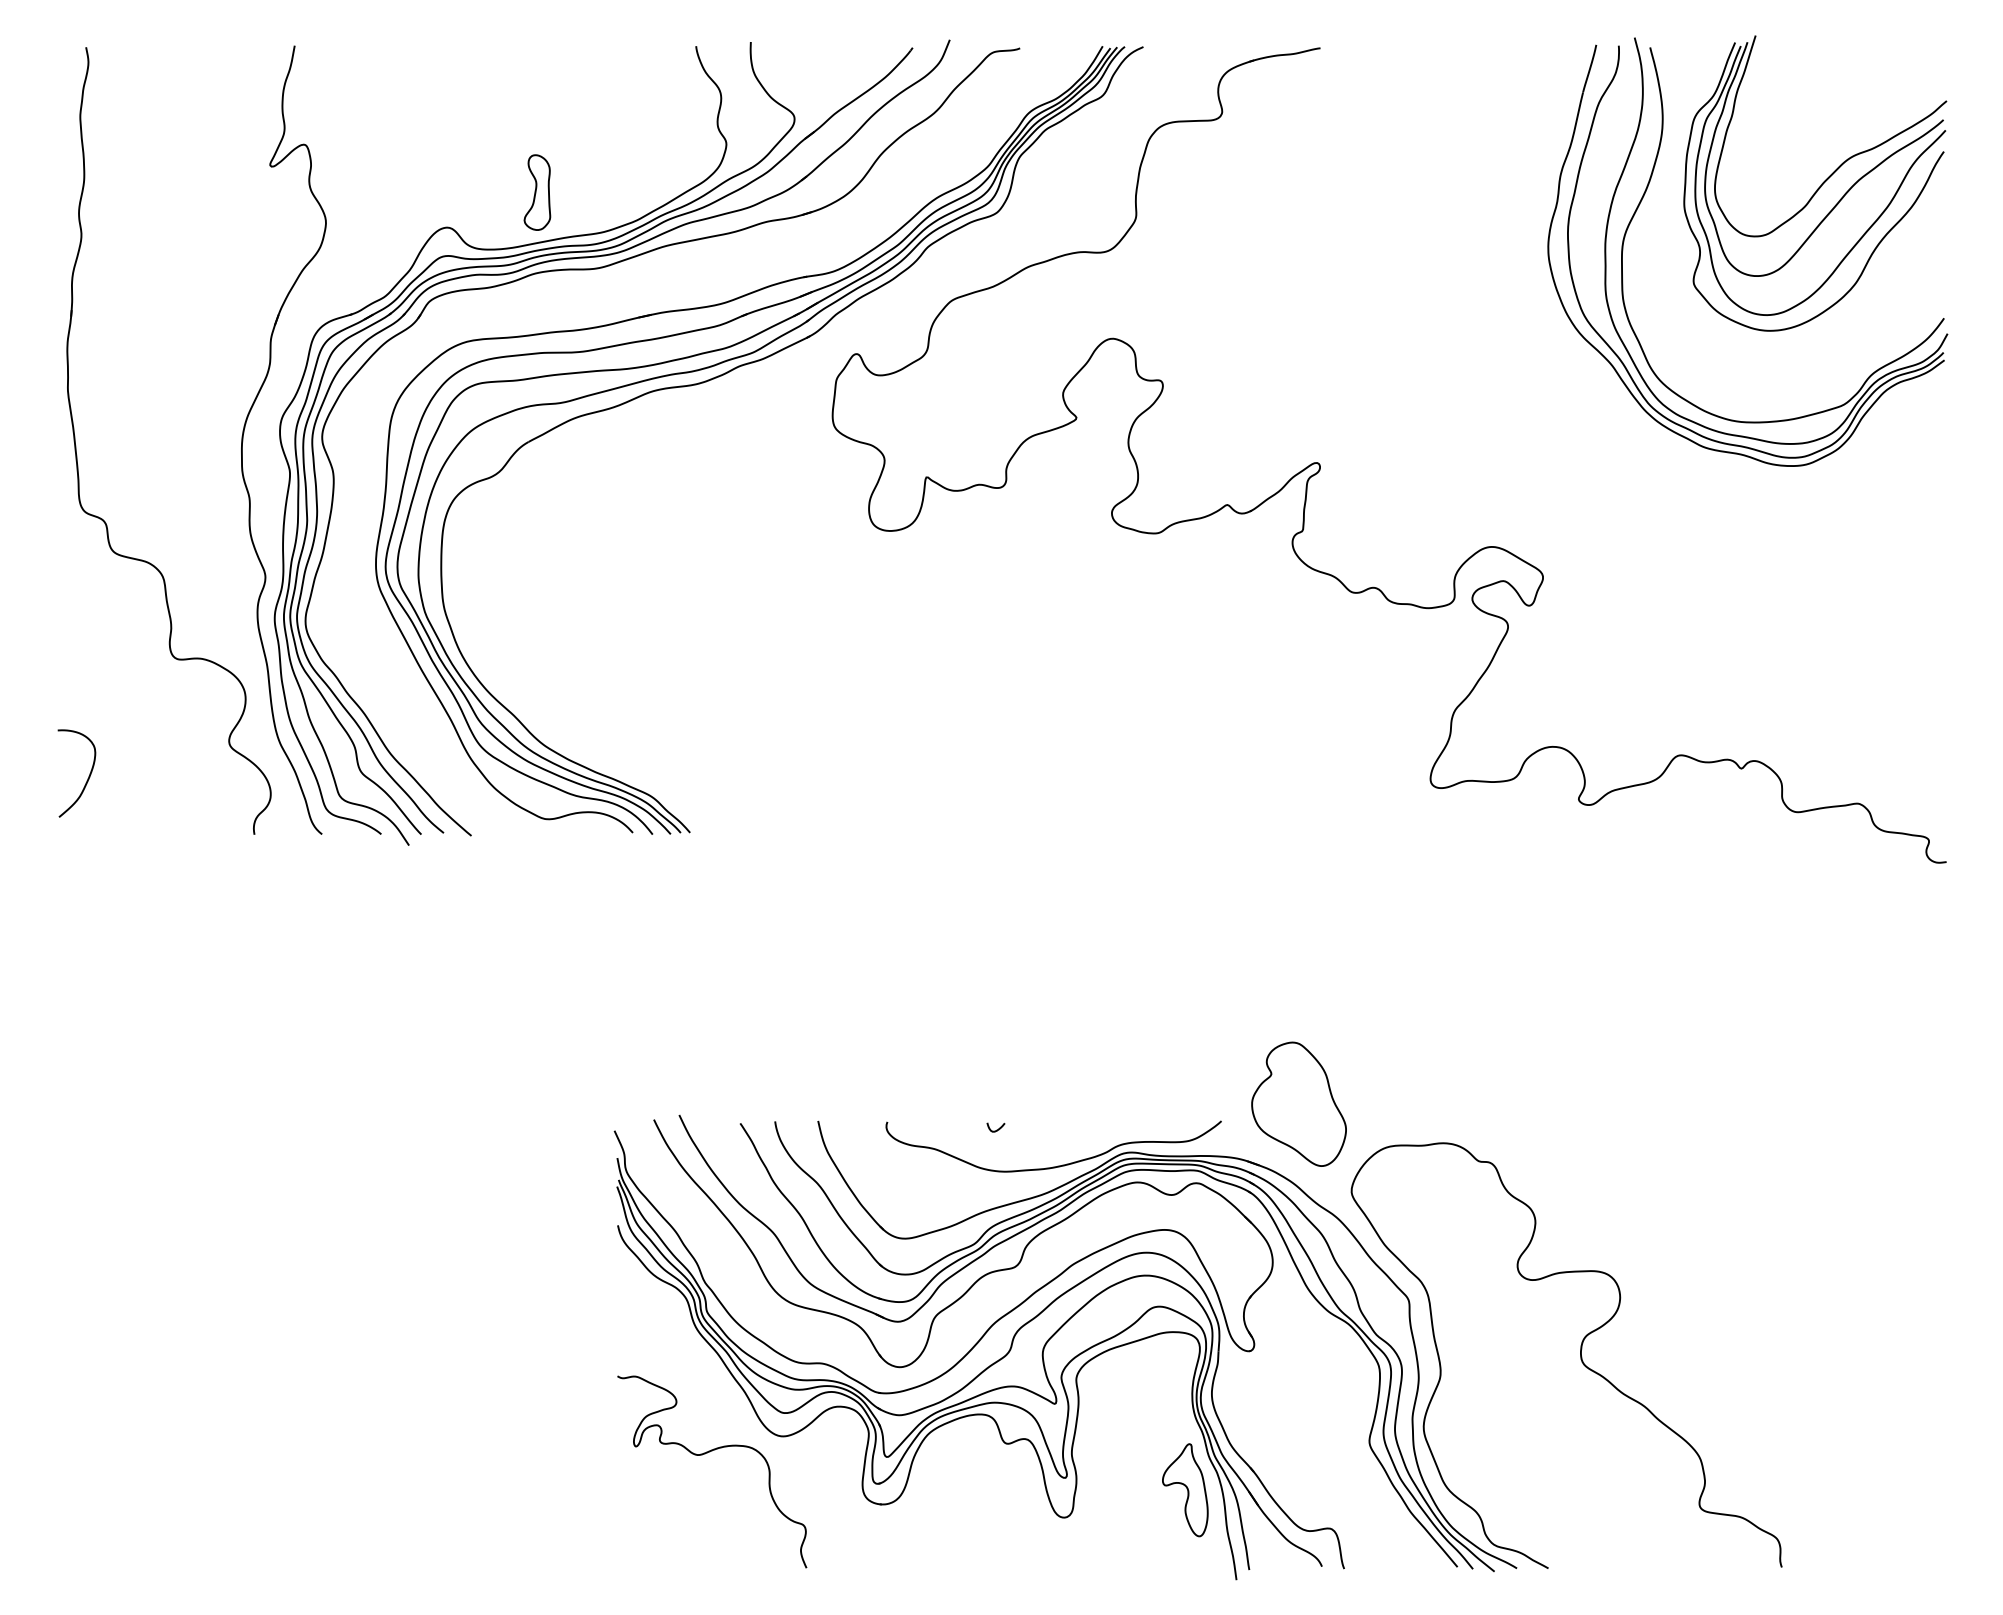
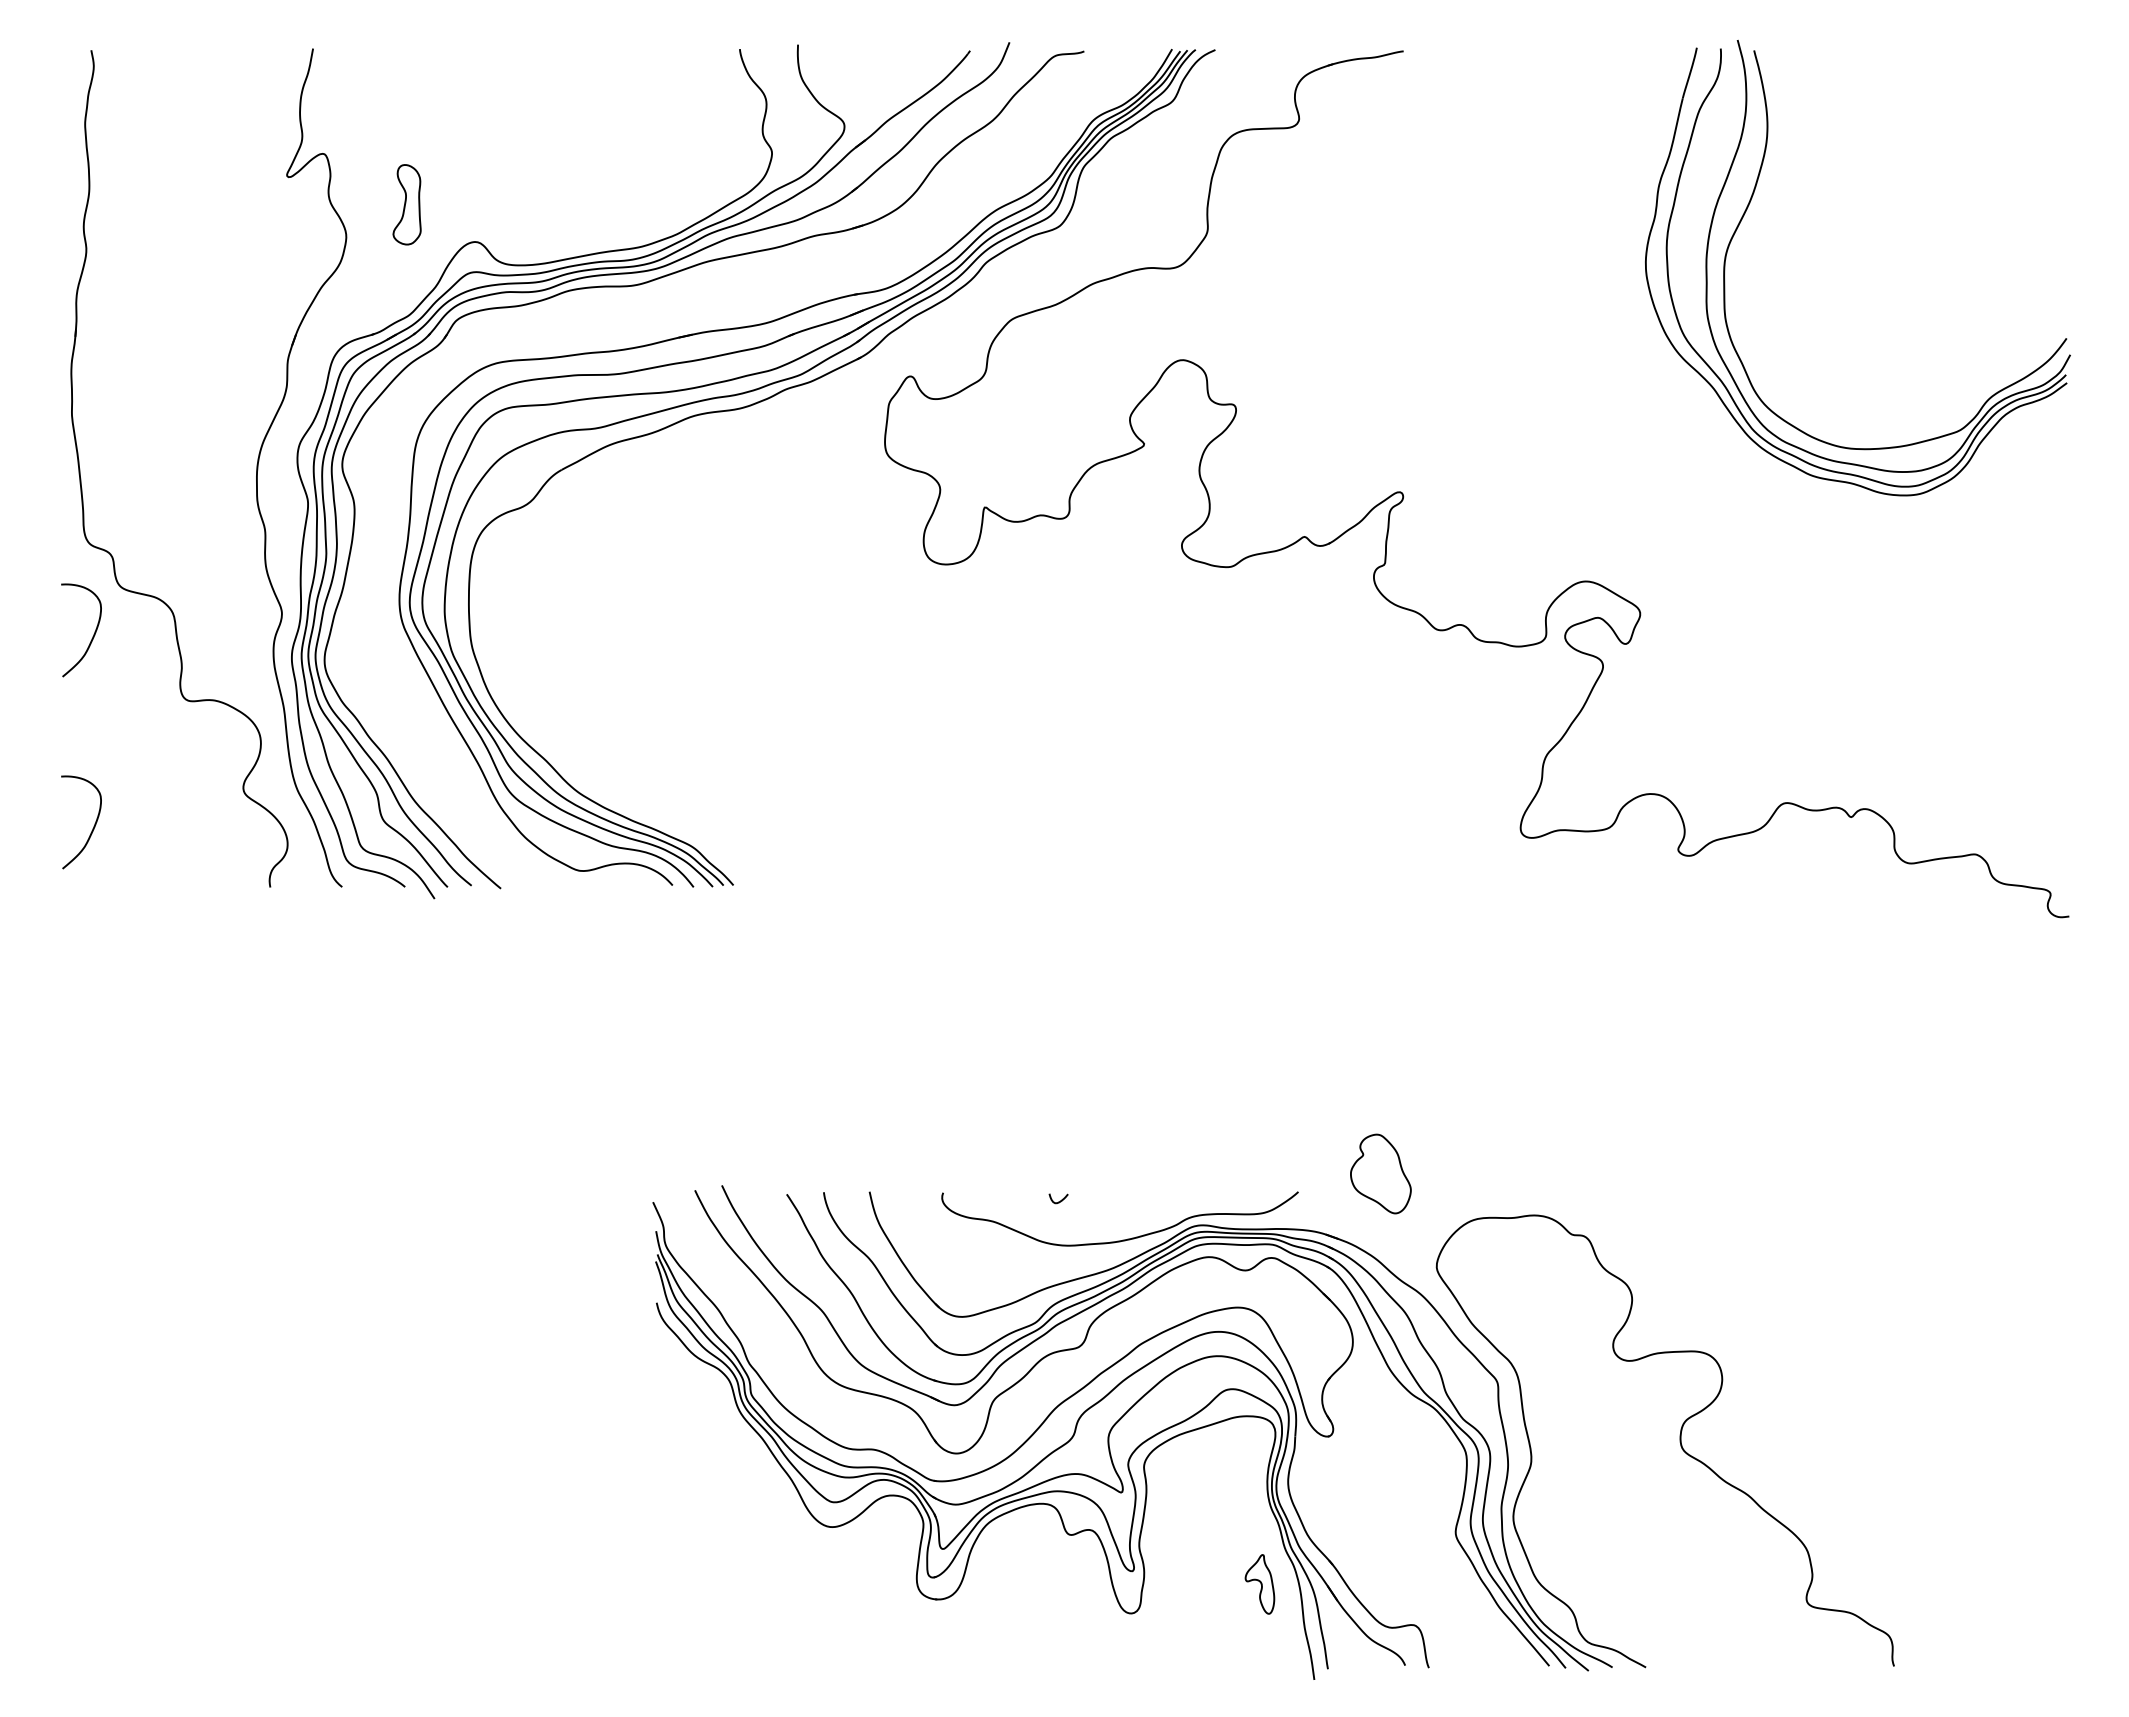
part: (1815, 182) -> (1929, 194), removed
part: (536, 192) -> (406, 204), moved
curve: (87, 598) -> (92, 636), added
part: (1298, 1103) -> (1380, 1173), size x0.6
curve: (707, 1453) -> (751, 1545), removed
part: (1184, 1490) -> (1259, 1584), size x0.6

